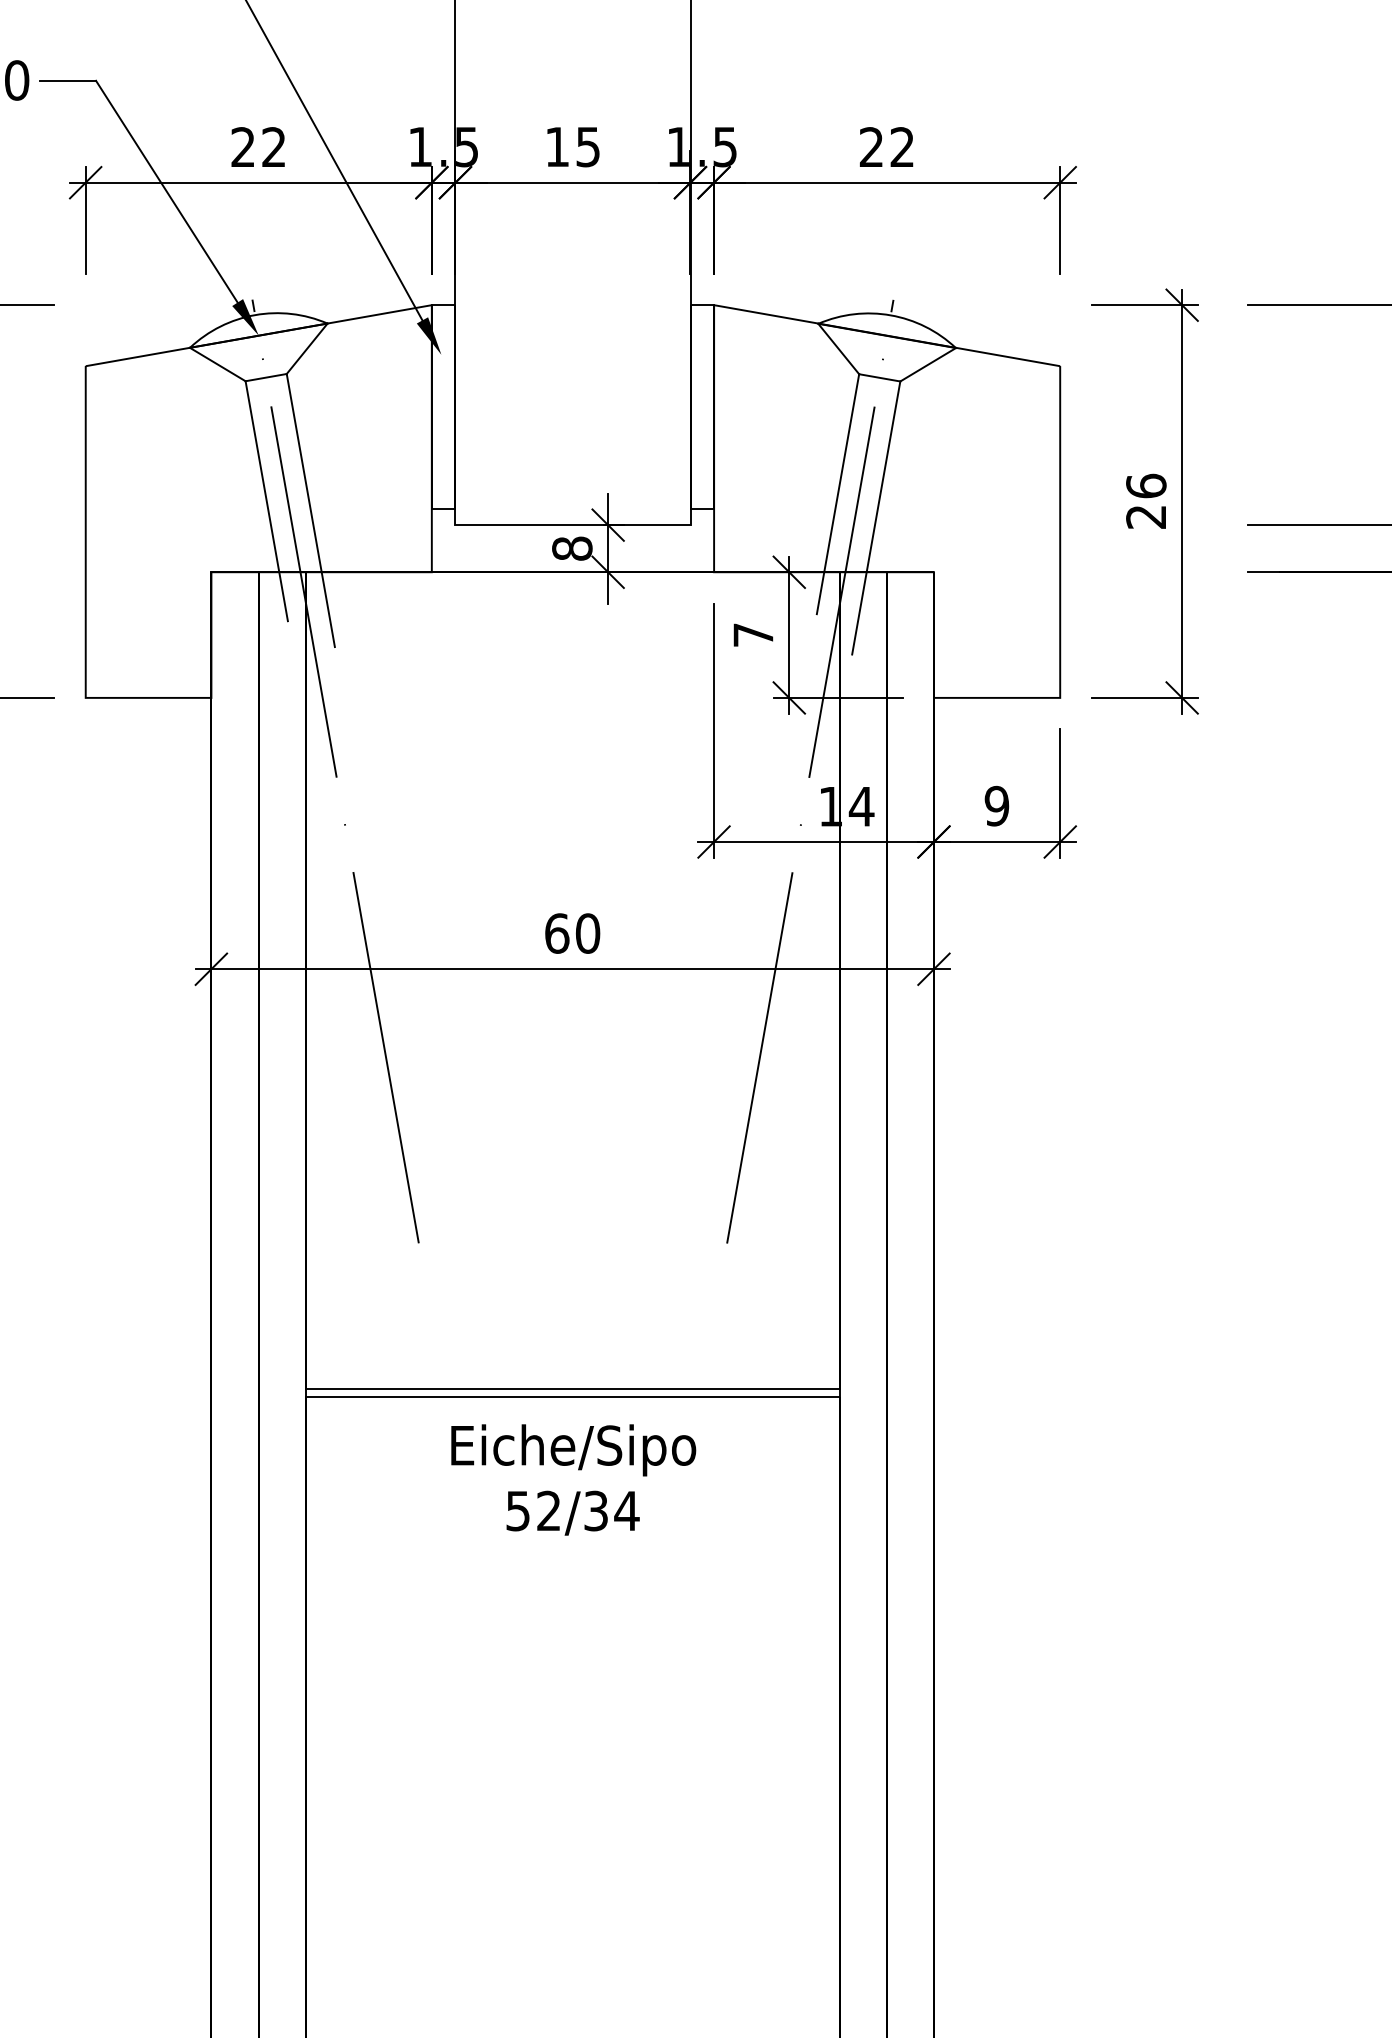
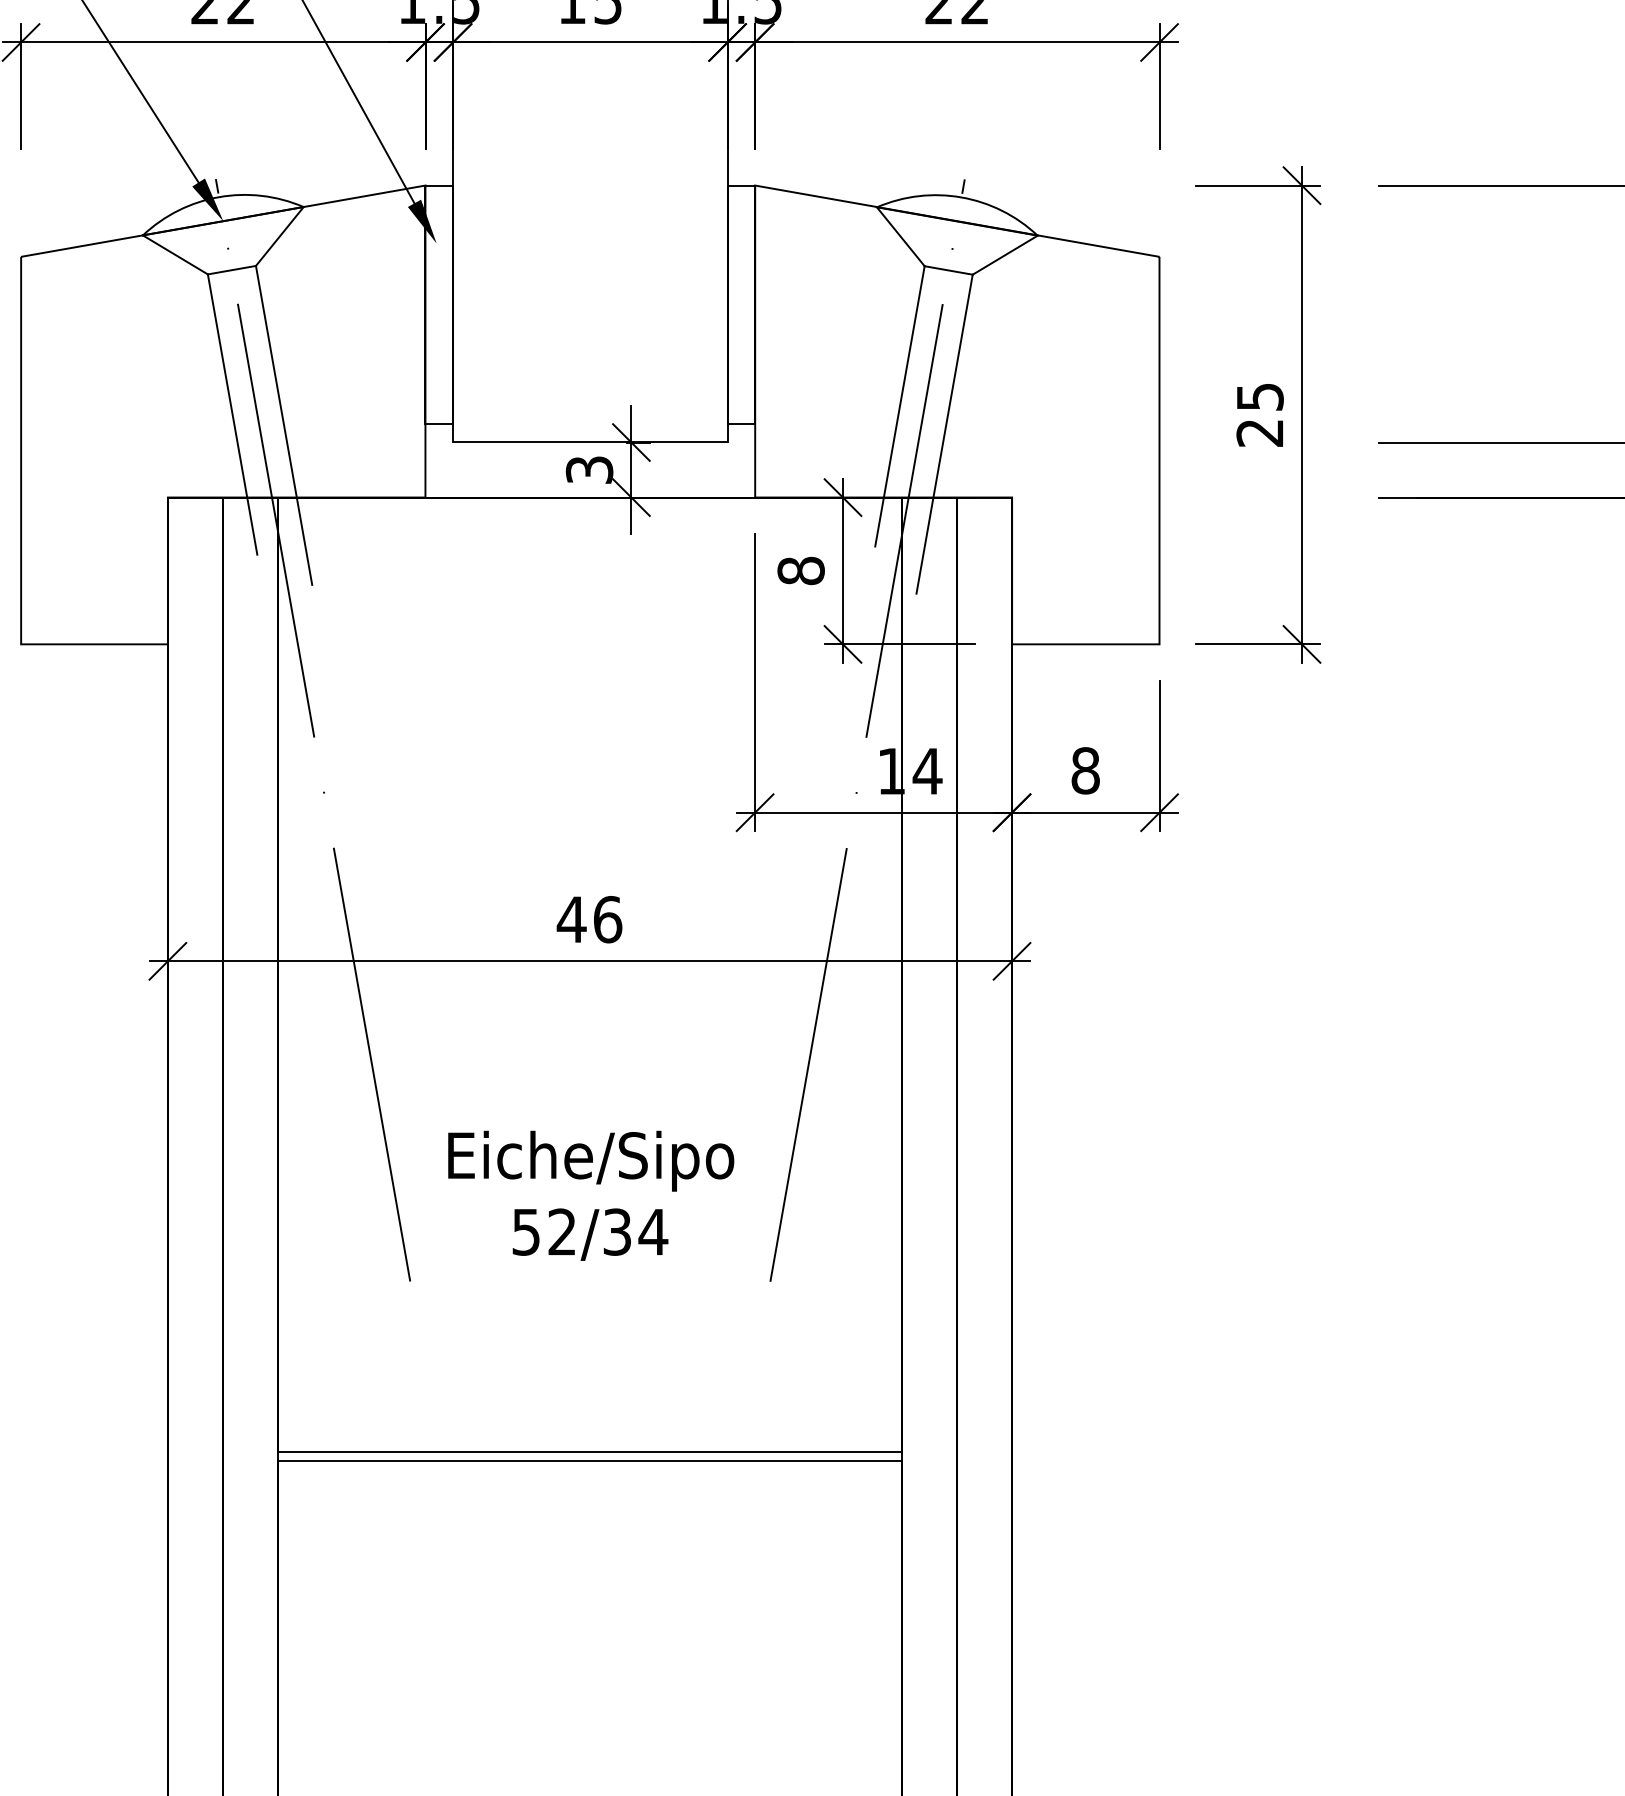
text: (1146, 485) -> (1260, 396), 26 -> 25
text: (572, 548) -> (589, 469), 8 -> 3
text: (753, 635) -> (801, 571), 7 -> 8
text: (996, 806) -> (1085, 771), 9 -> 8
text: (572, 933) -> (589, 919), 60 -> 46
text: (573, 1479) -> (590, 1195), moved

